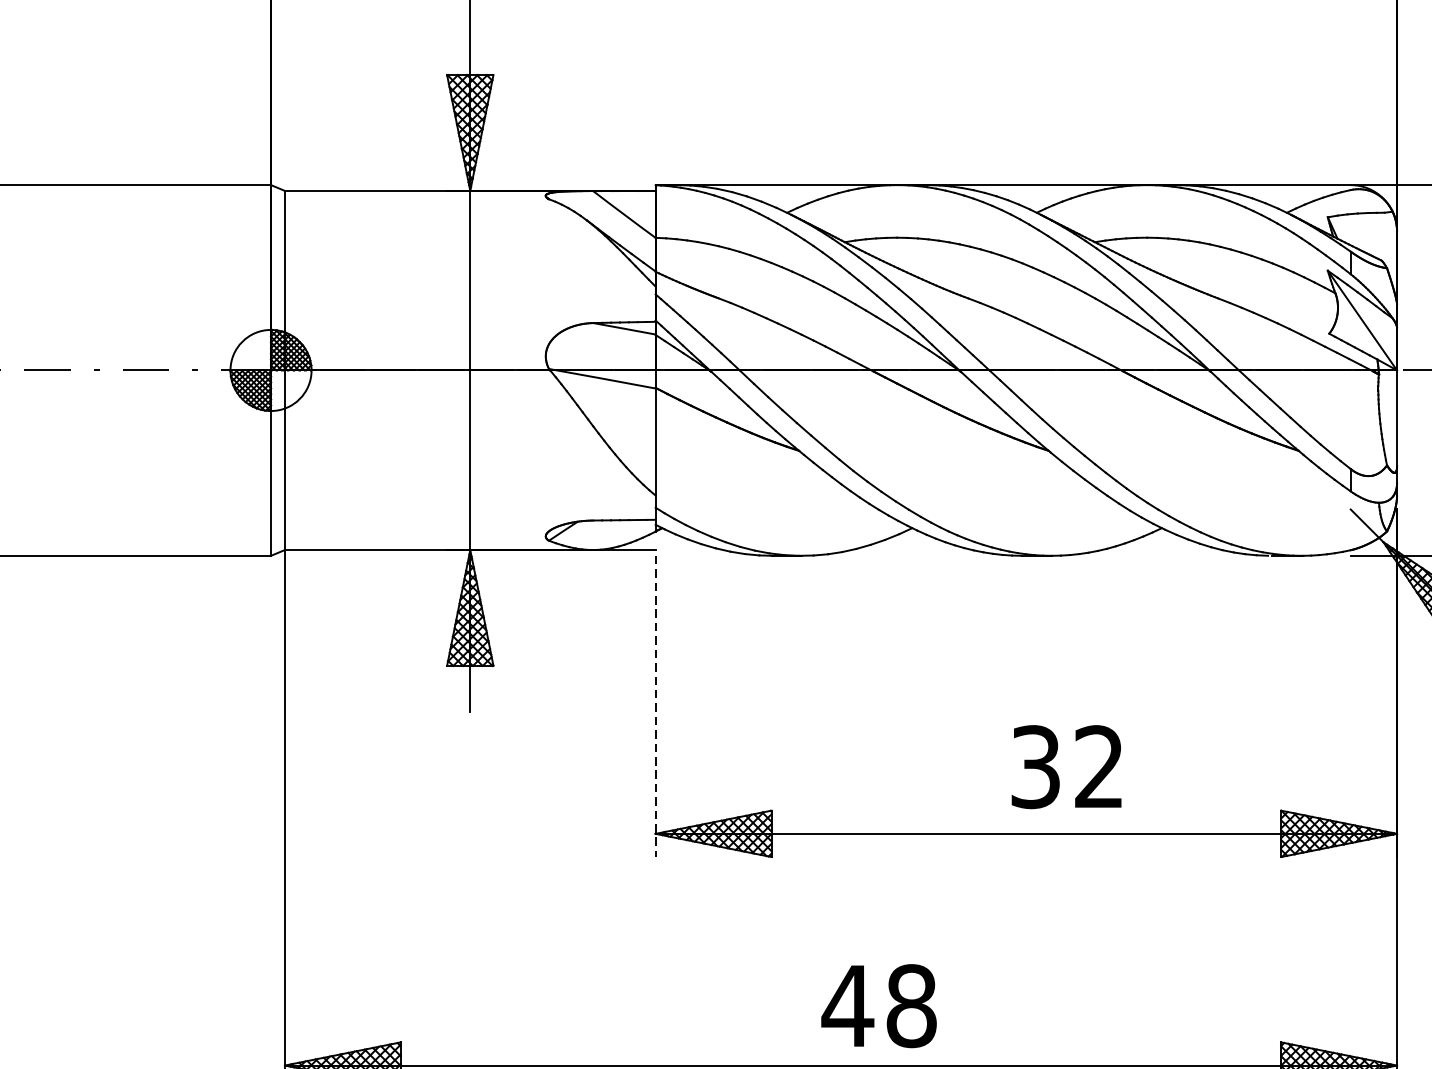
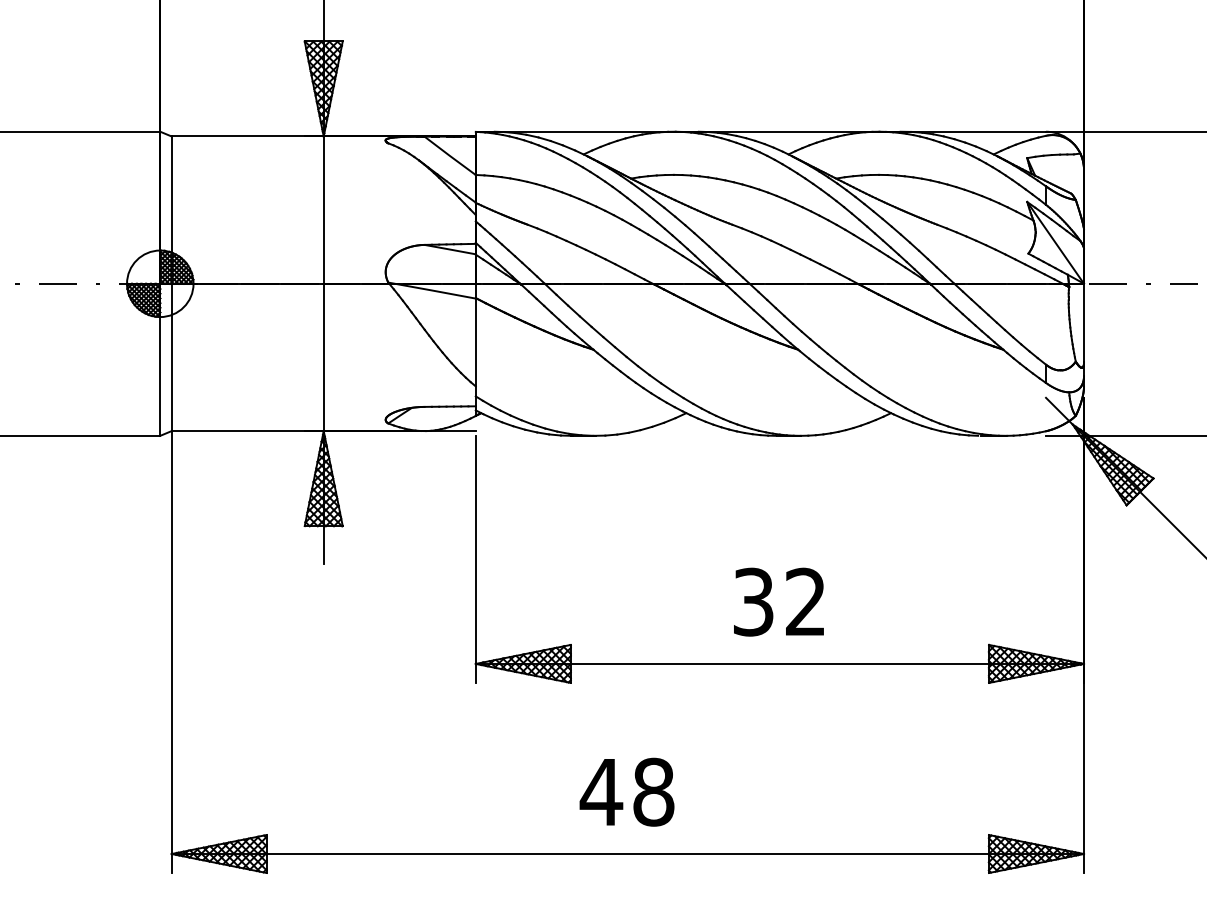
line: (655, 706) -> (475, 559), dashed -> solid
text: (1066, 766) -> (778, 601), moved
text: (878, 1005) -> (626, 791), moved

